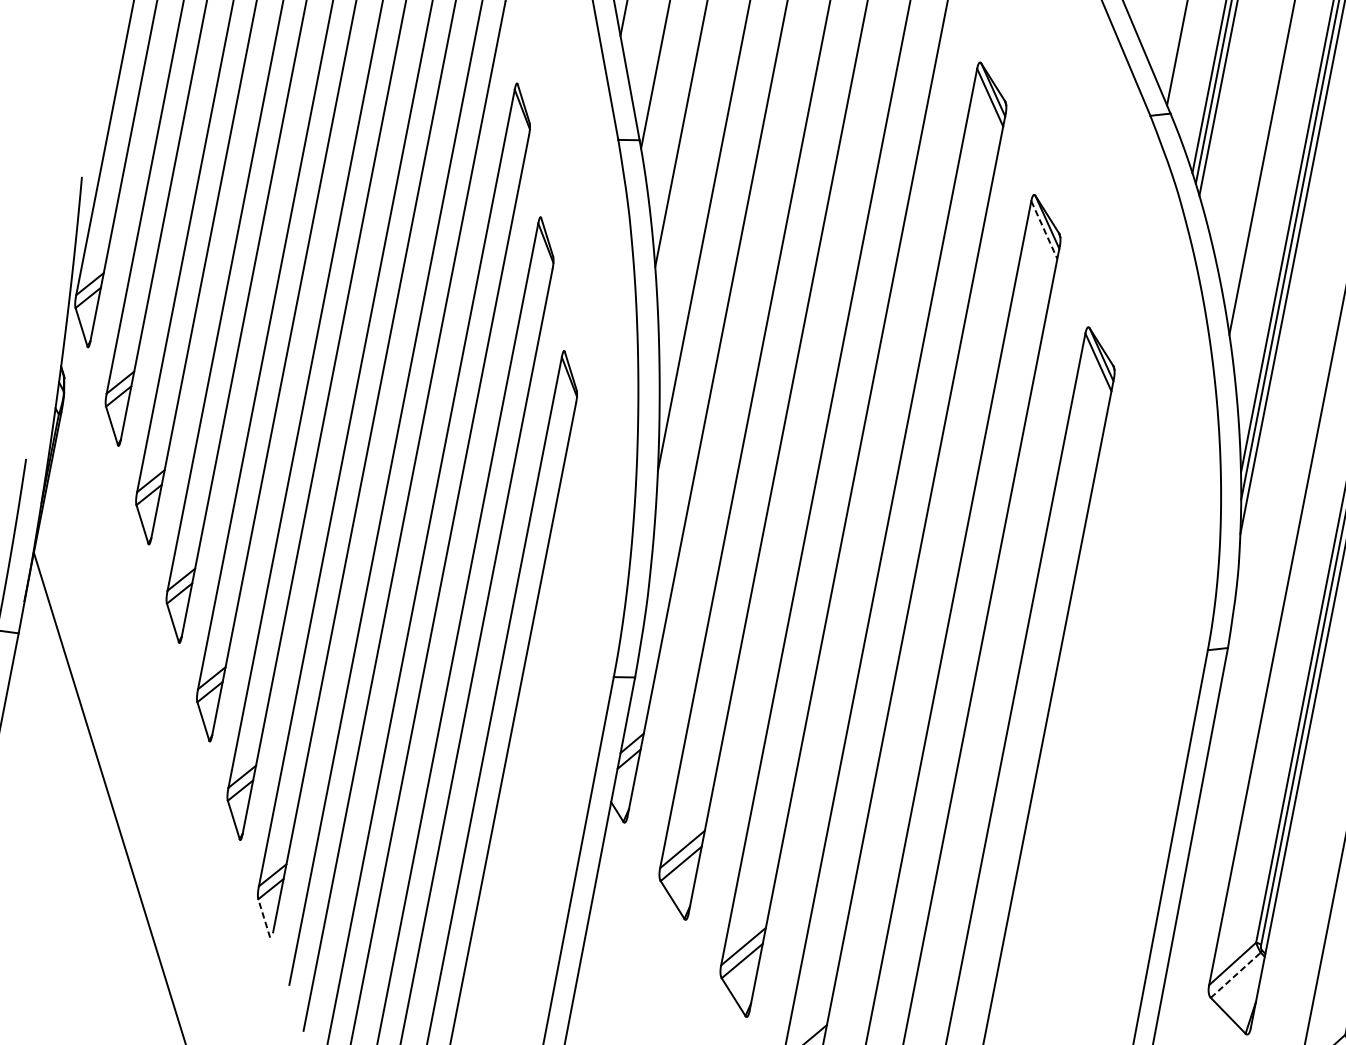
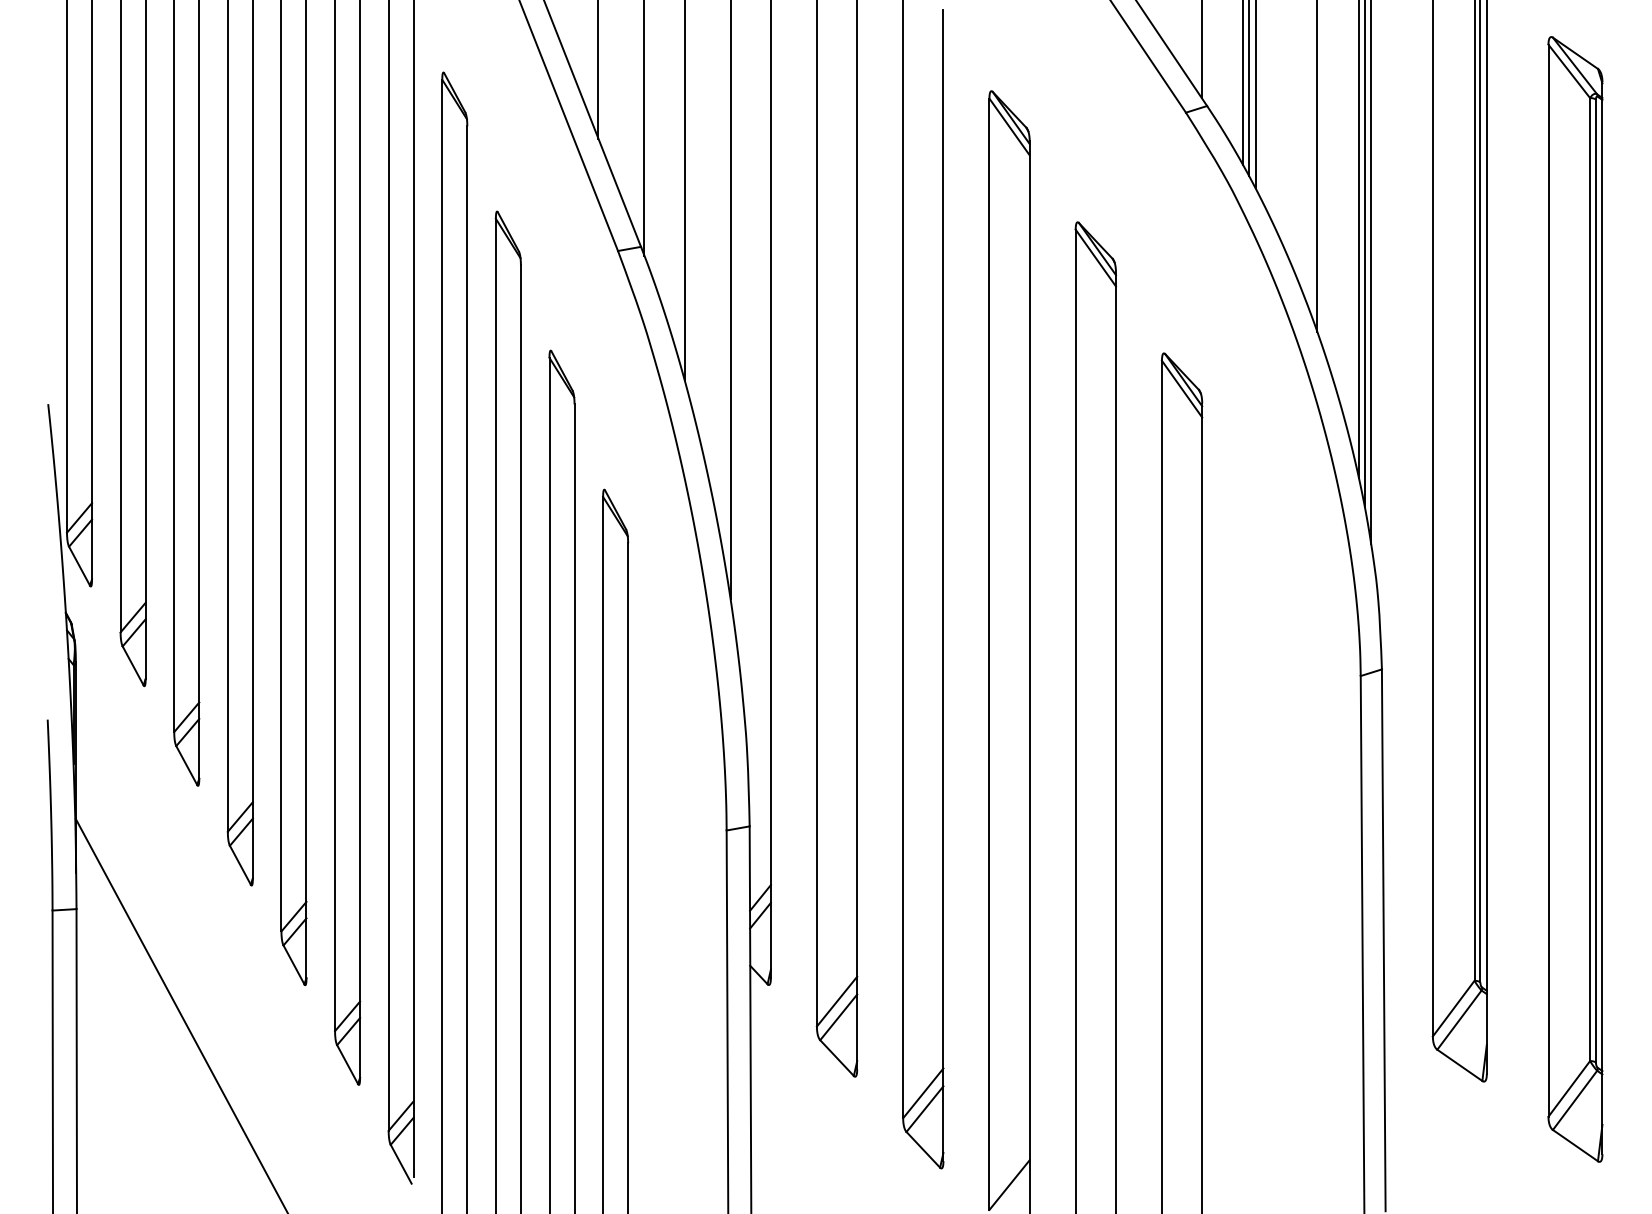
line: (1043, 230) -> (1095, 258), dashed -> solid
line: (263, 917) -> (400, 1163), dashed -> solid
line: (1235, 975) -> (1459, 1020), dashed -> solid

